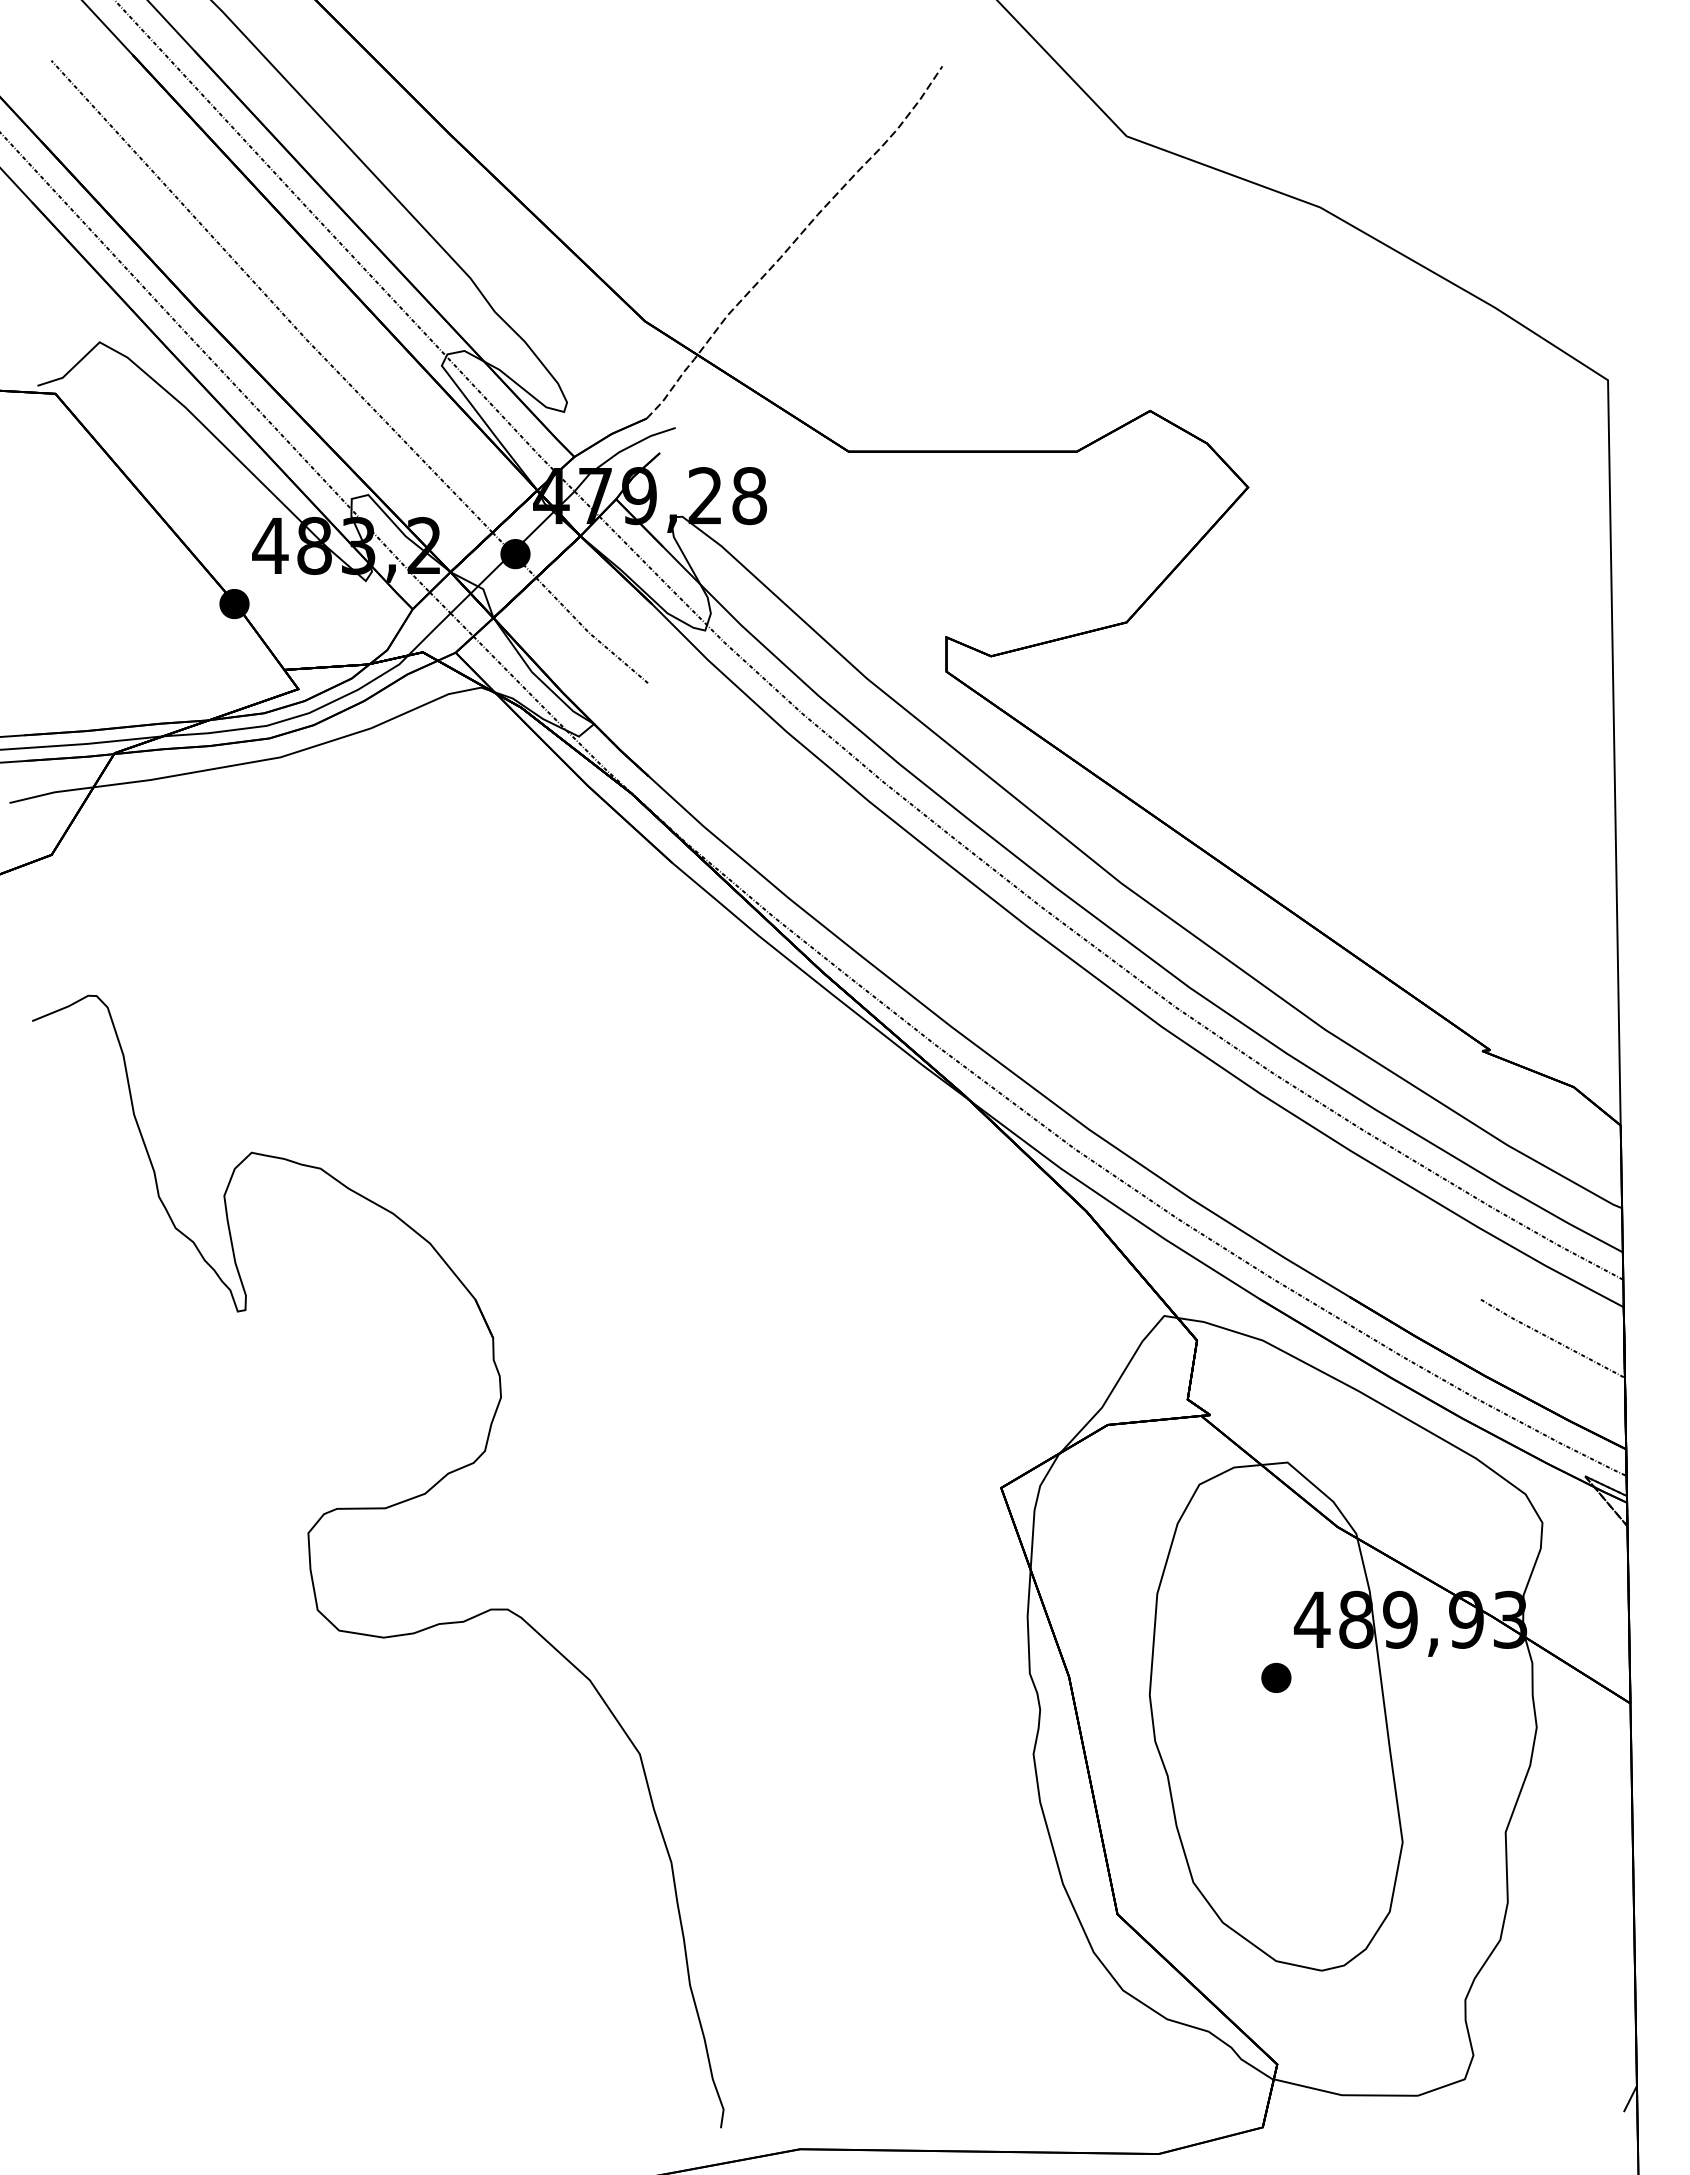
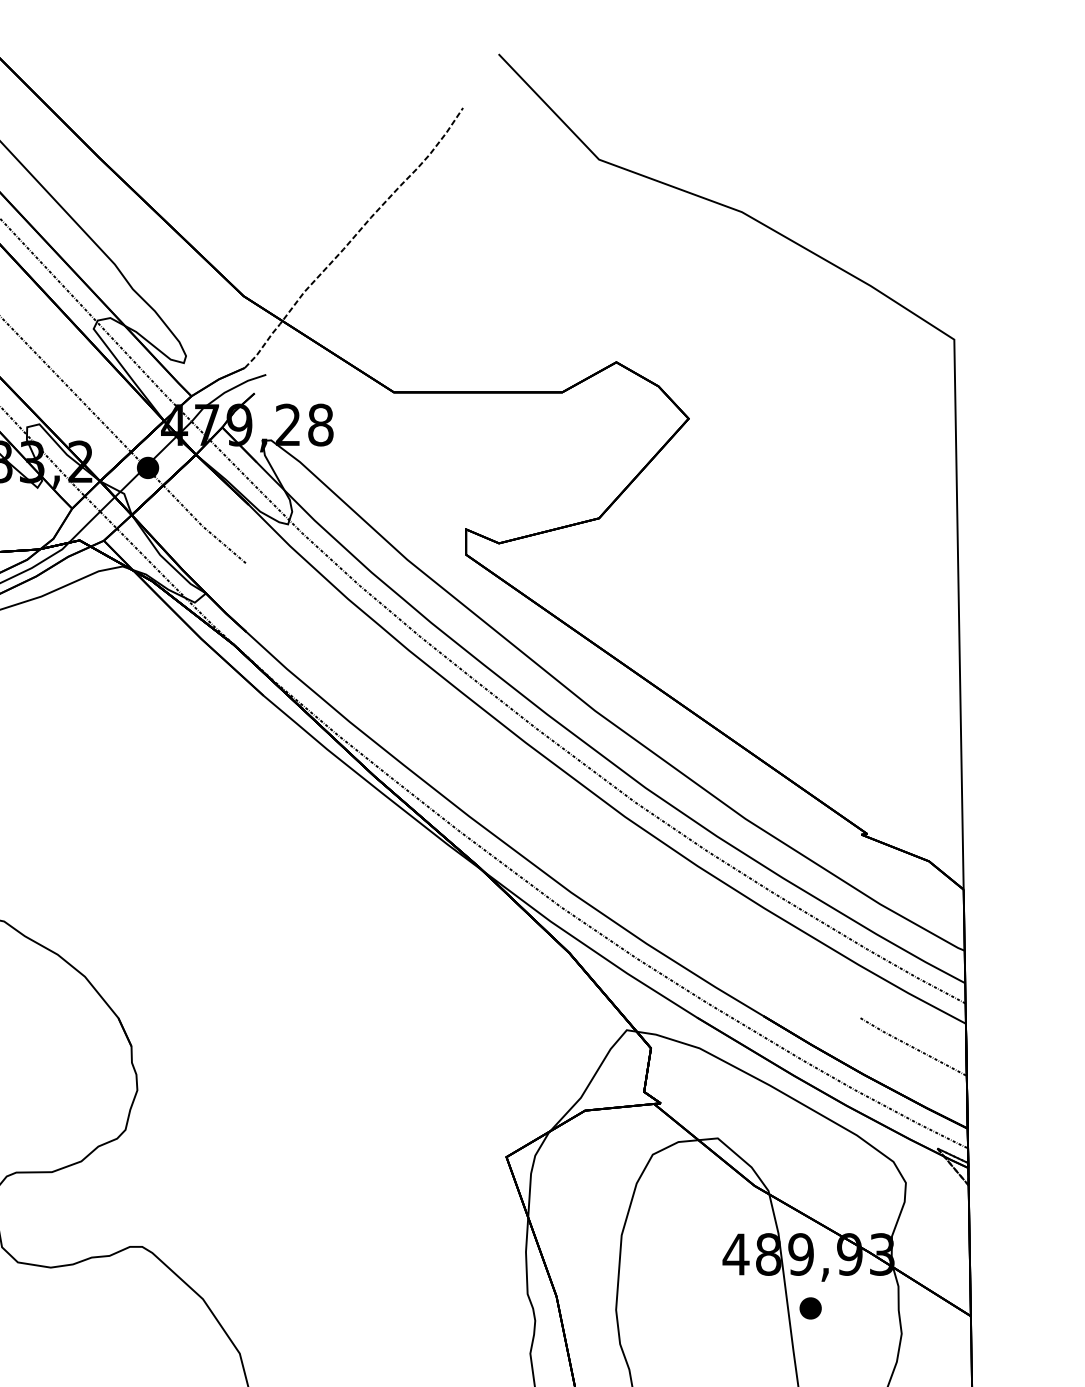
part: (1276, 1677) -> (810, 1308), moved

